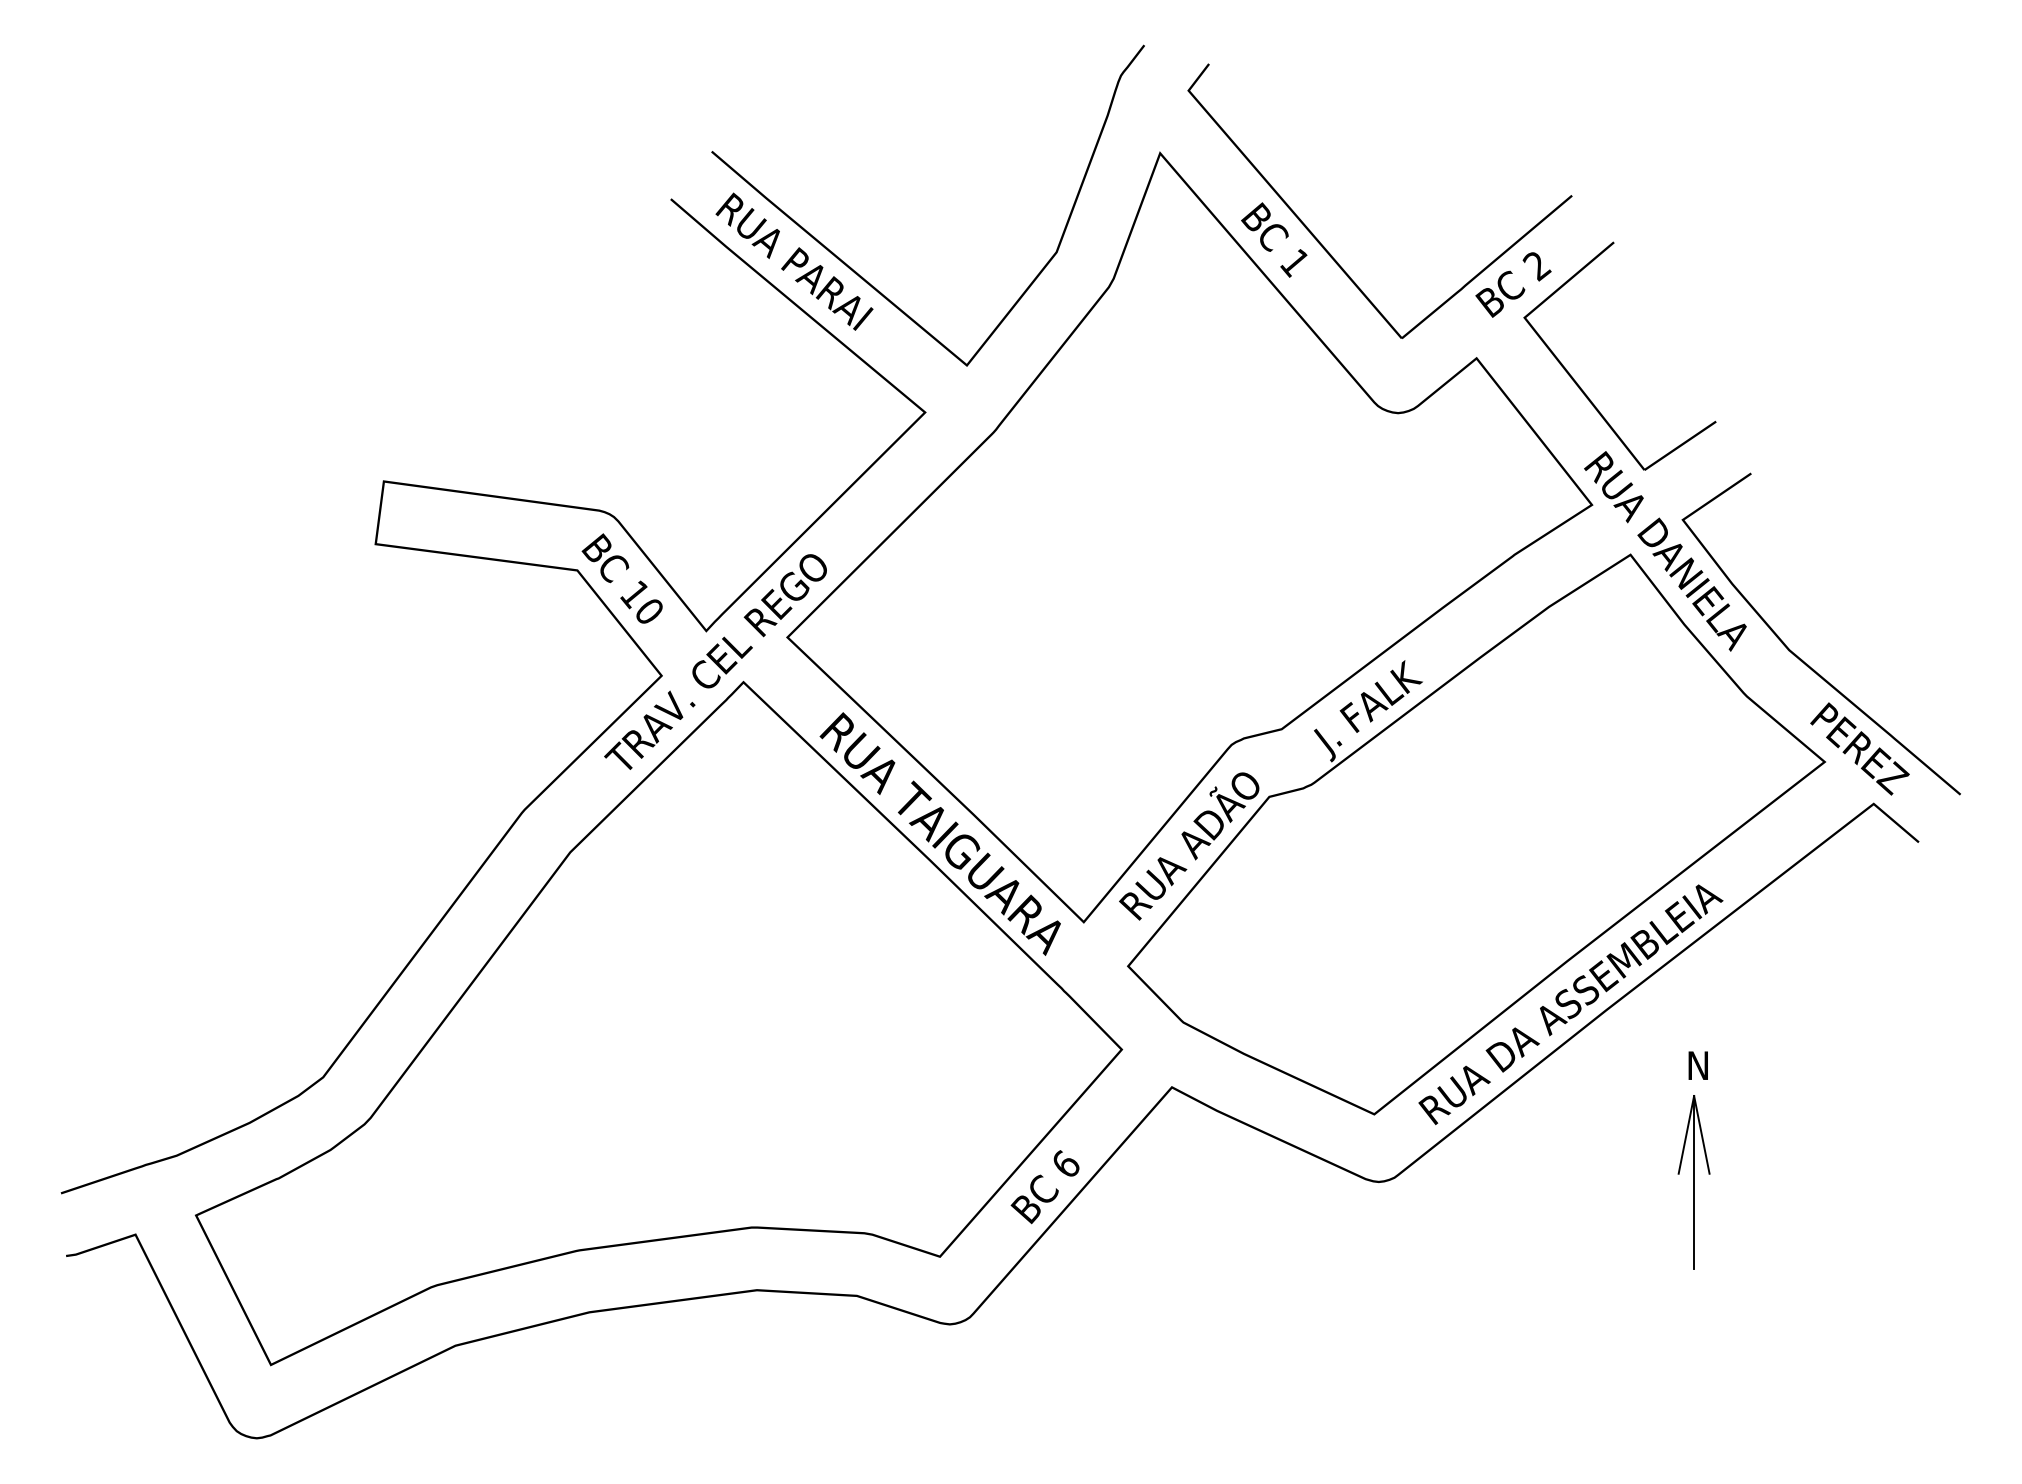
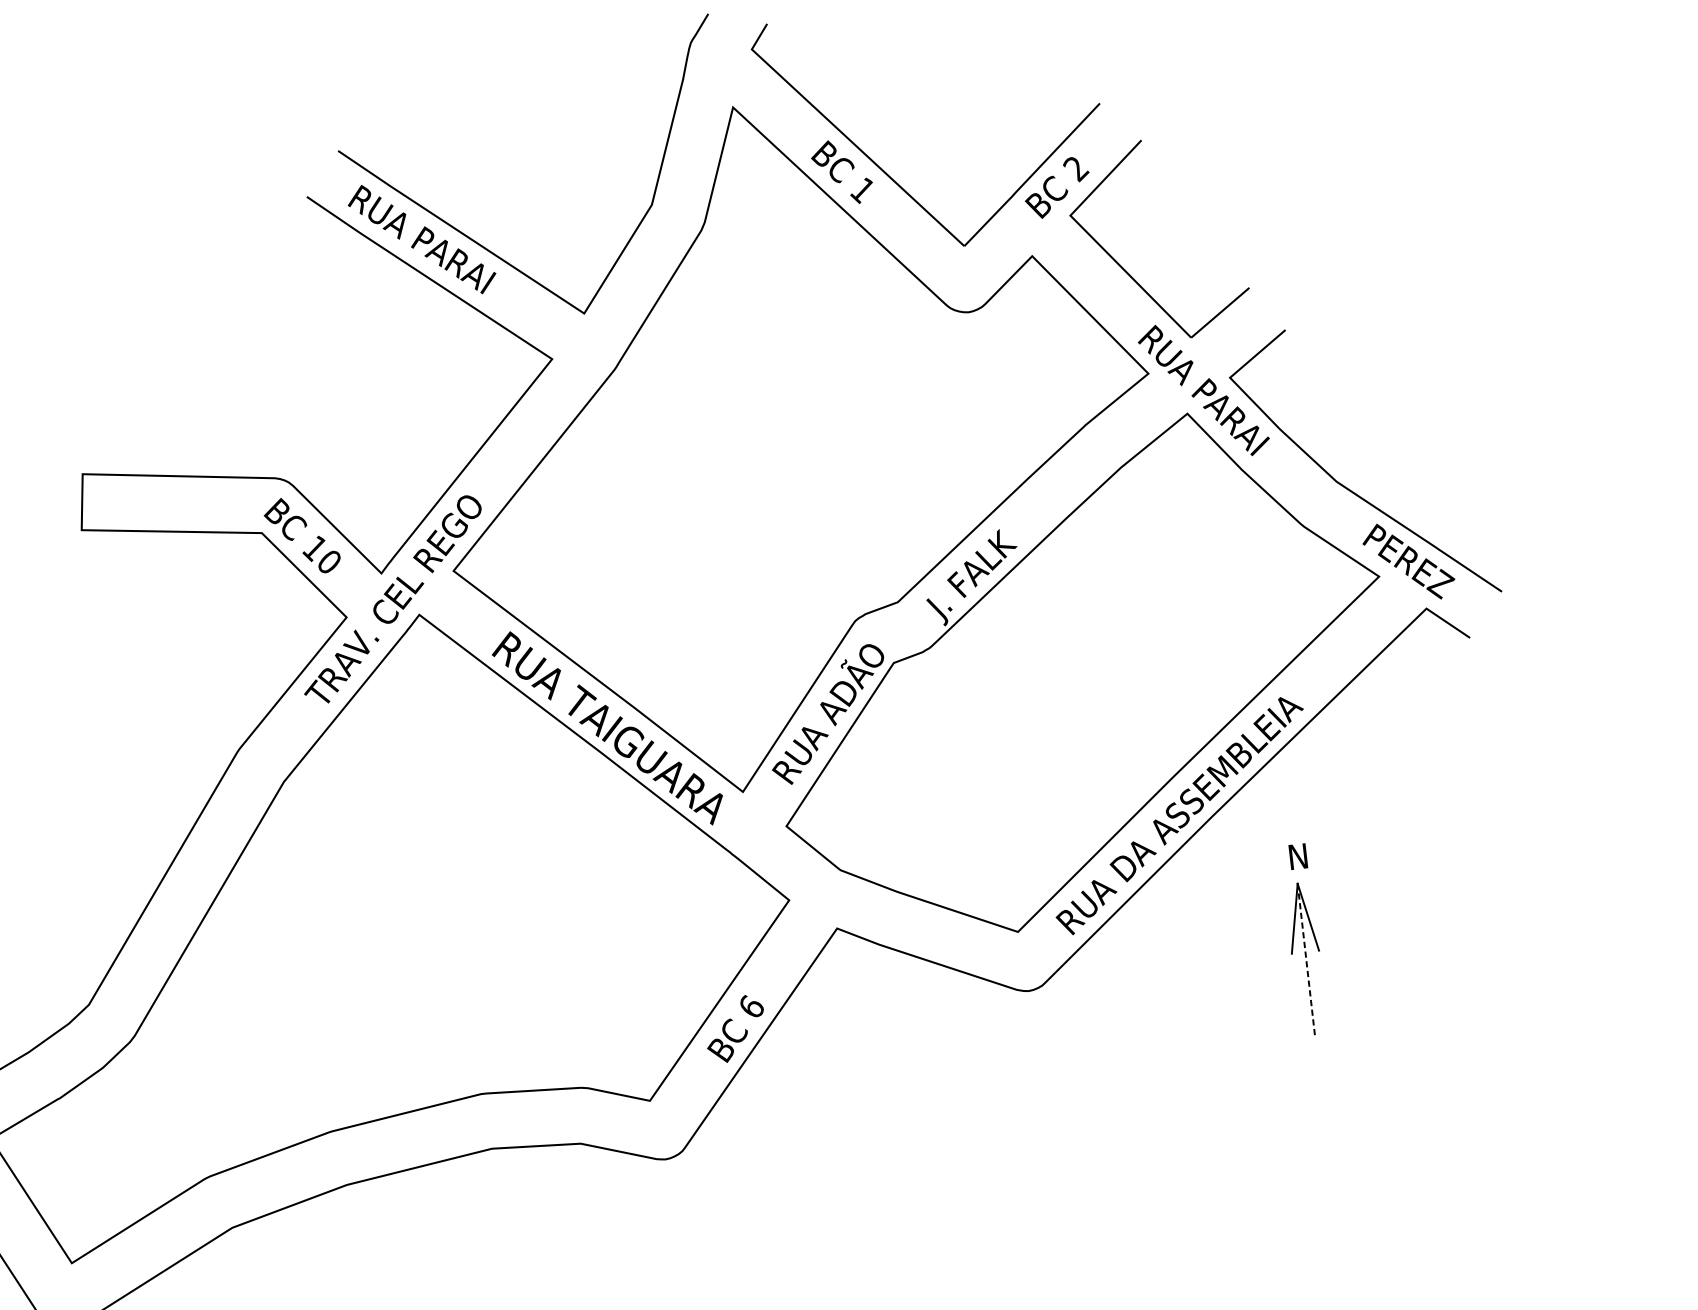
text: (1692, 588) -> (1245, 437), RUA DANIELA -> RUA PARAI
line: (1694, 1182) -> (1306, 959), solid -> dashed

